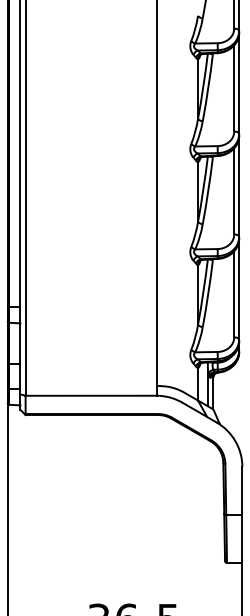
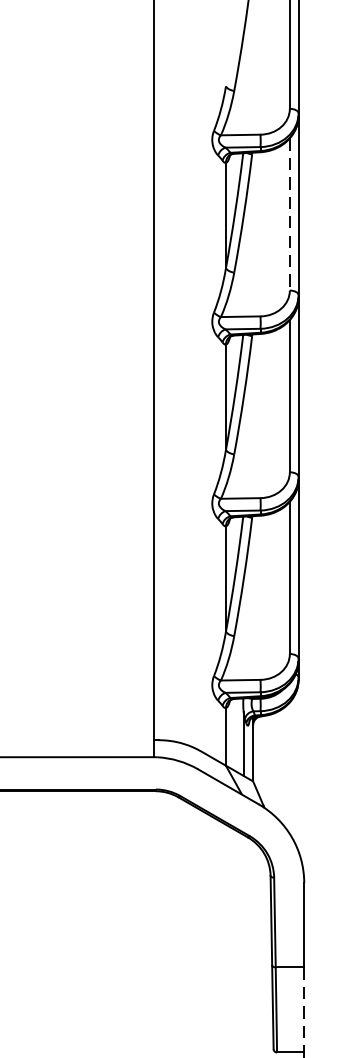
line: (234, 88) -> (290, 214), solid -> dashed
line: (242, 539) -> (304, 1011), solid -> dashed

